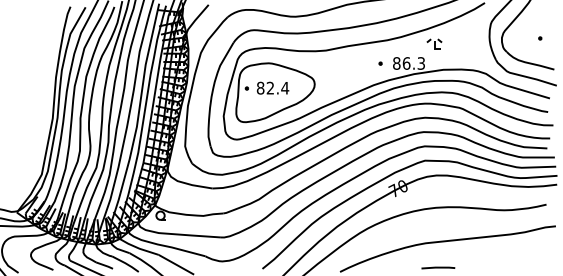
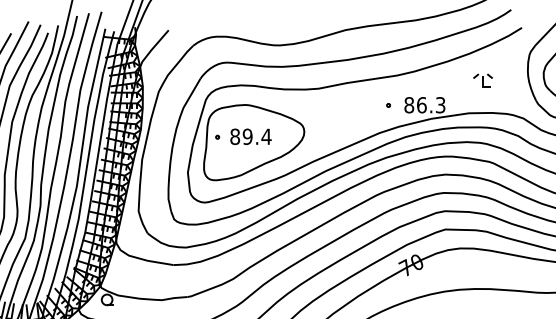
part: (434, 43) -> (483, 79), moved
text: (270, 88) -> (247, 137), 82.4 -> 89.4

